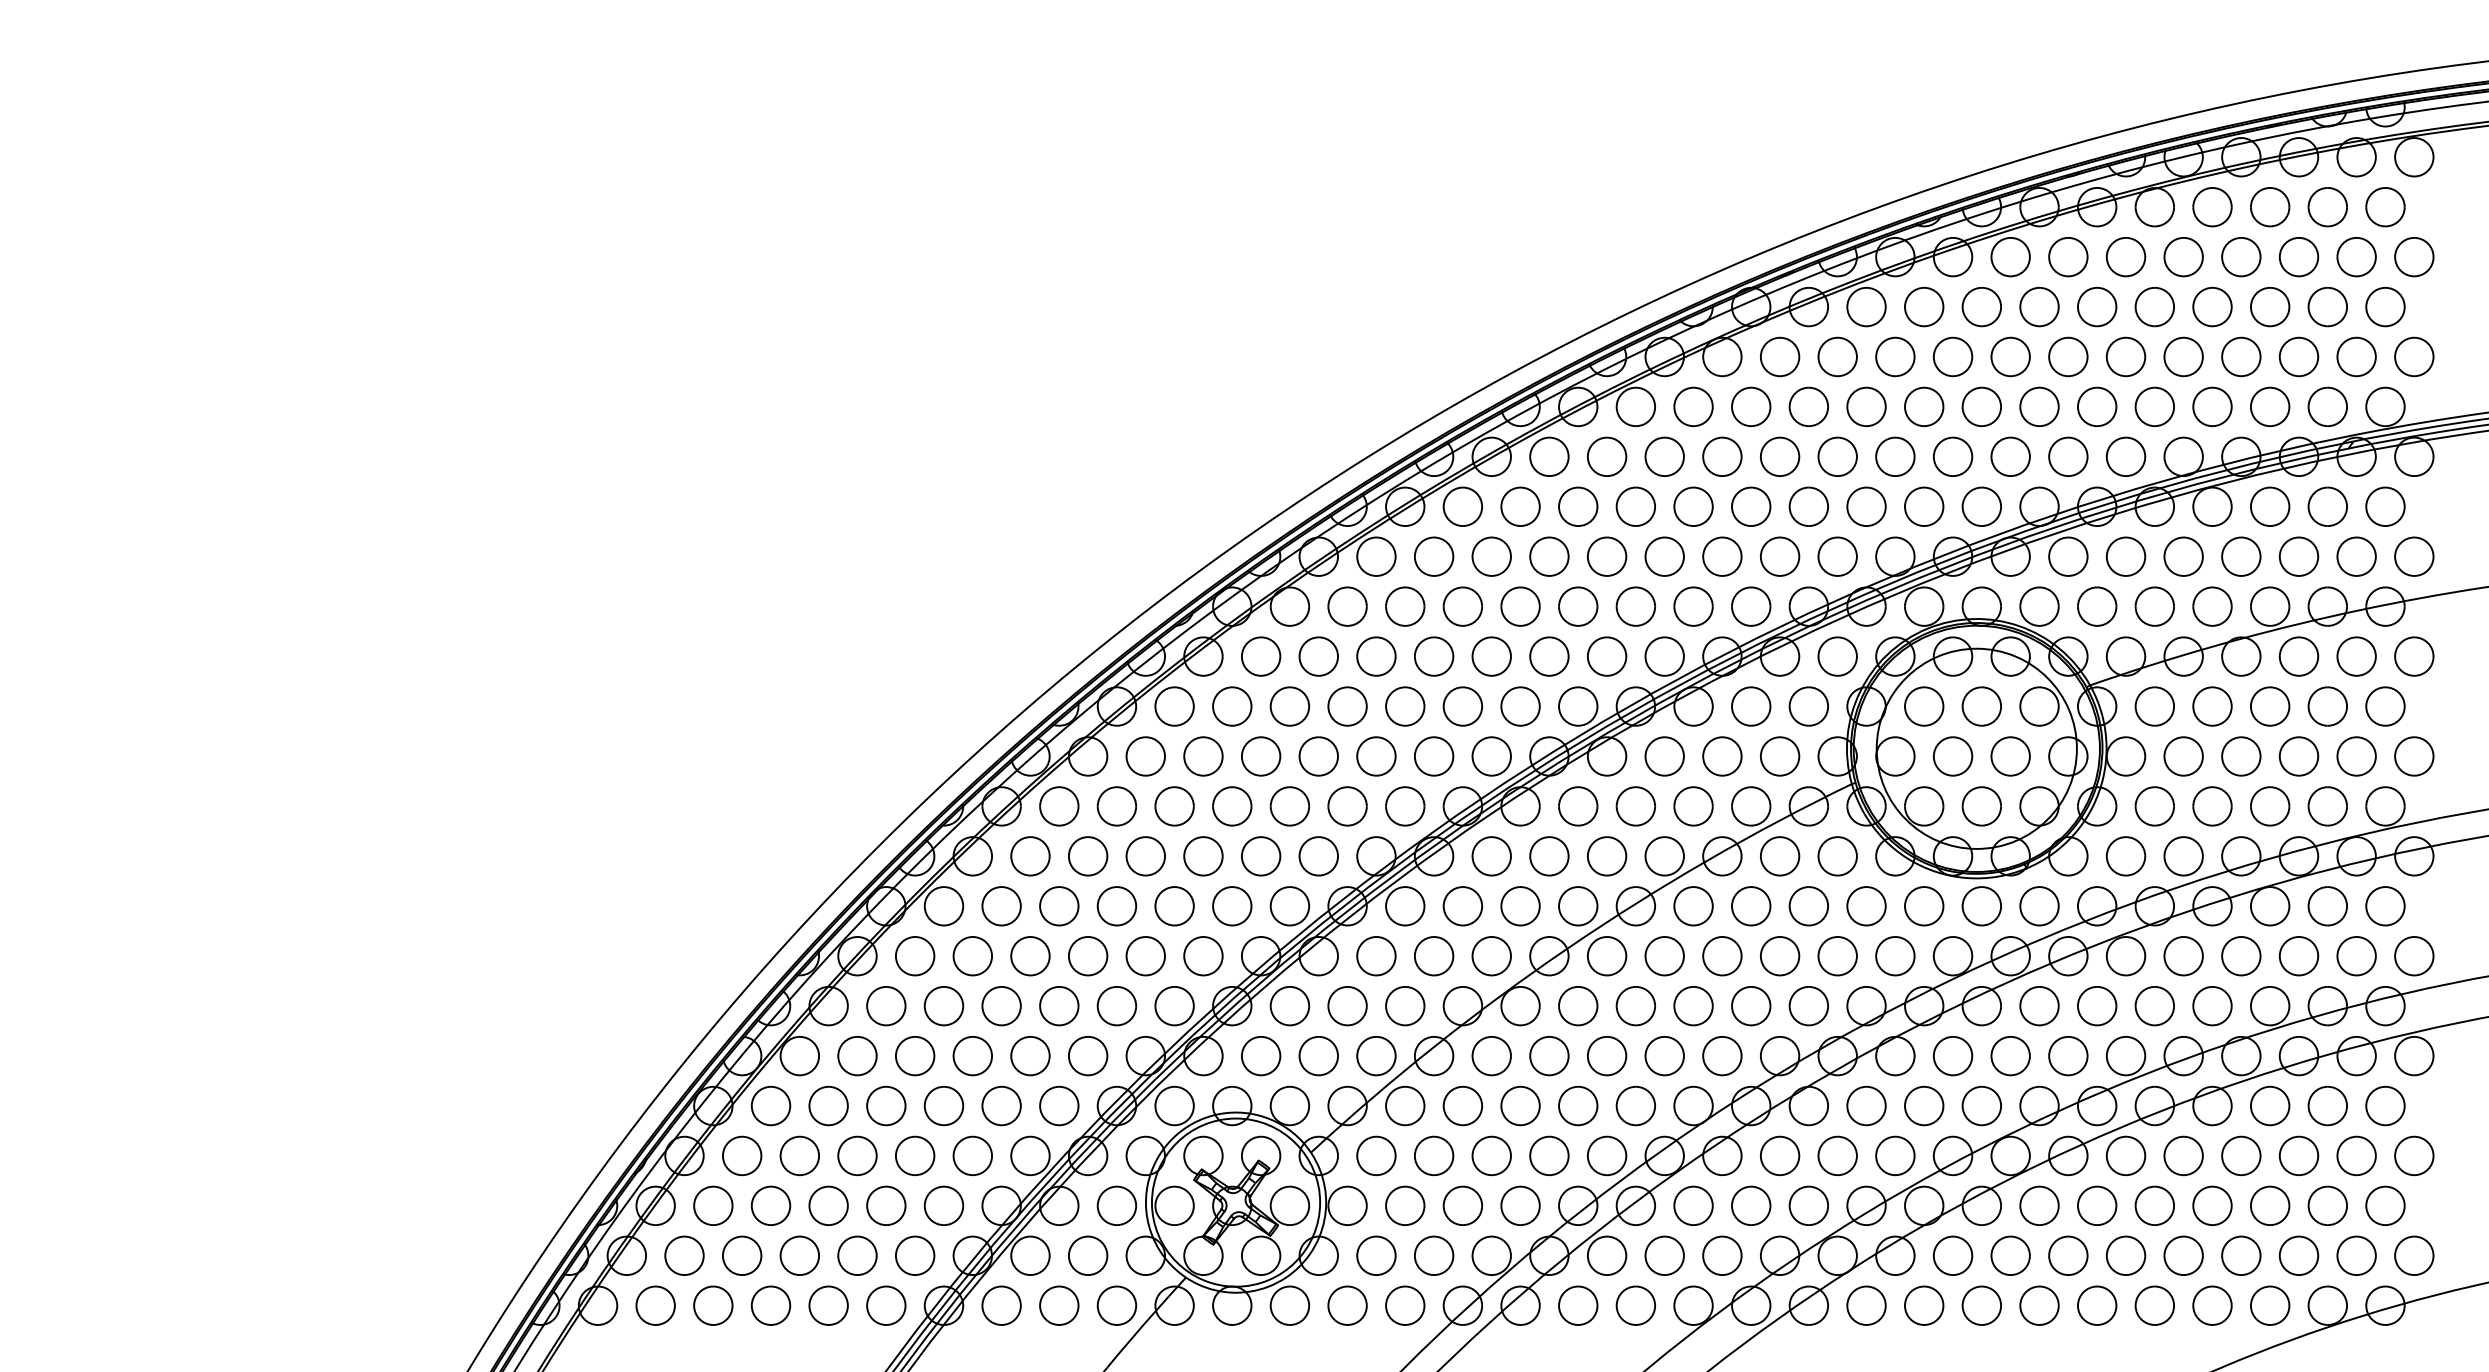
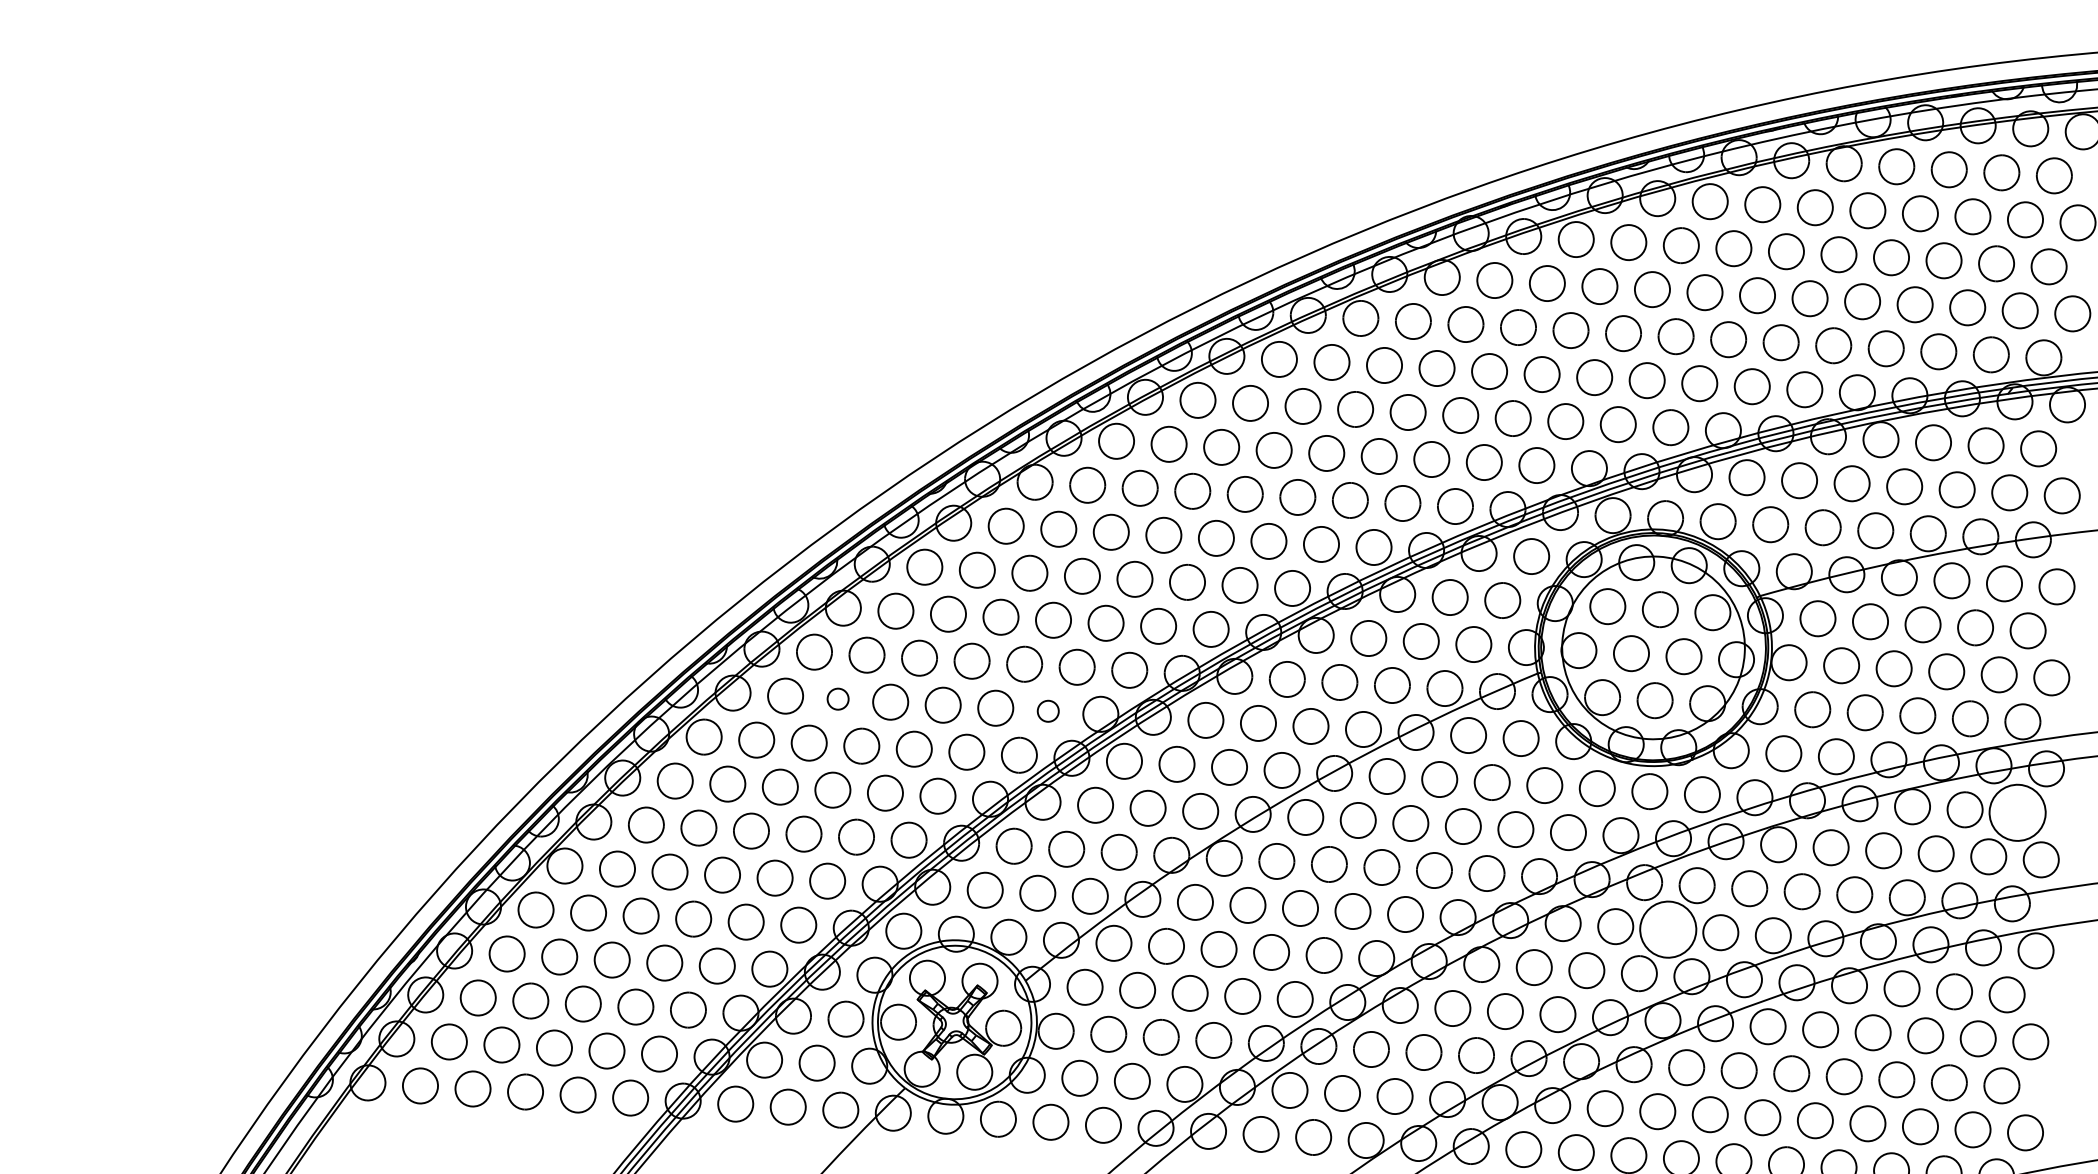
circle: (1087, 856) -> (837, 699), size x0.6
circle: (1318, 856) -> (1048, 711), size x0.6
circle: (2385, 906) -> (2017, 813), size x1.6
circle: (2010, 1055) -> (1668, 929), size x1.6

